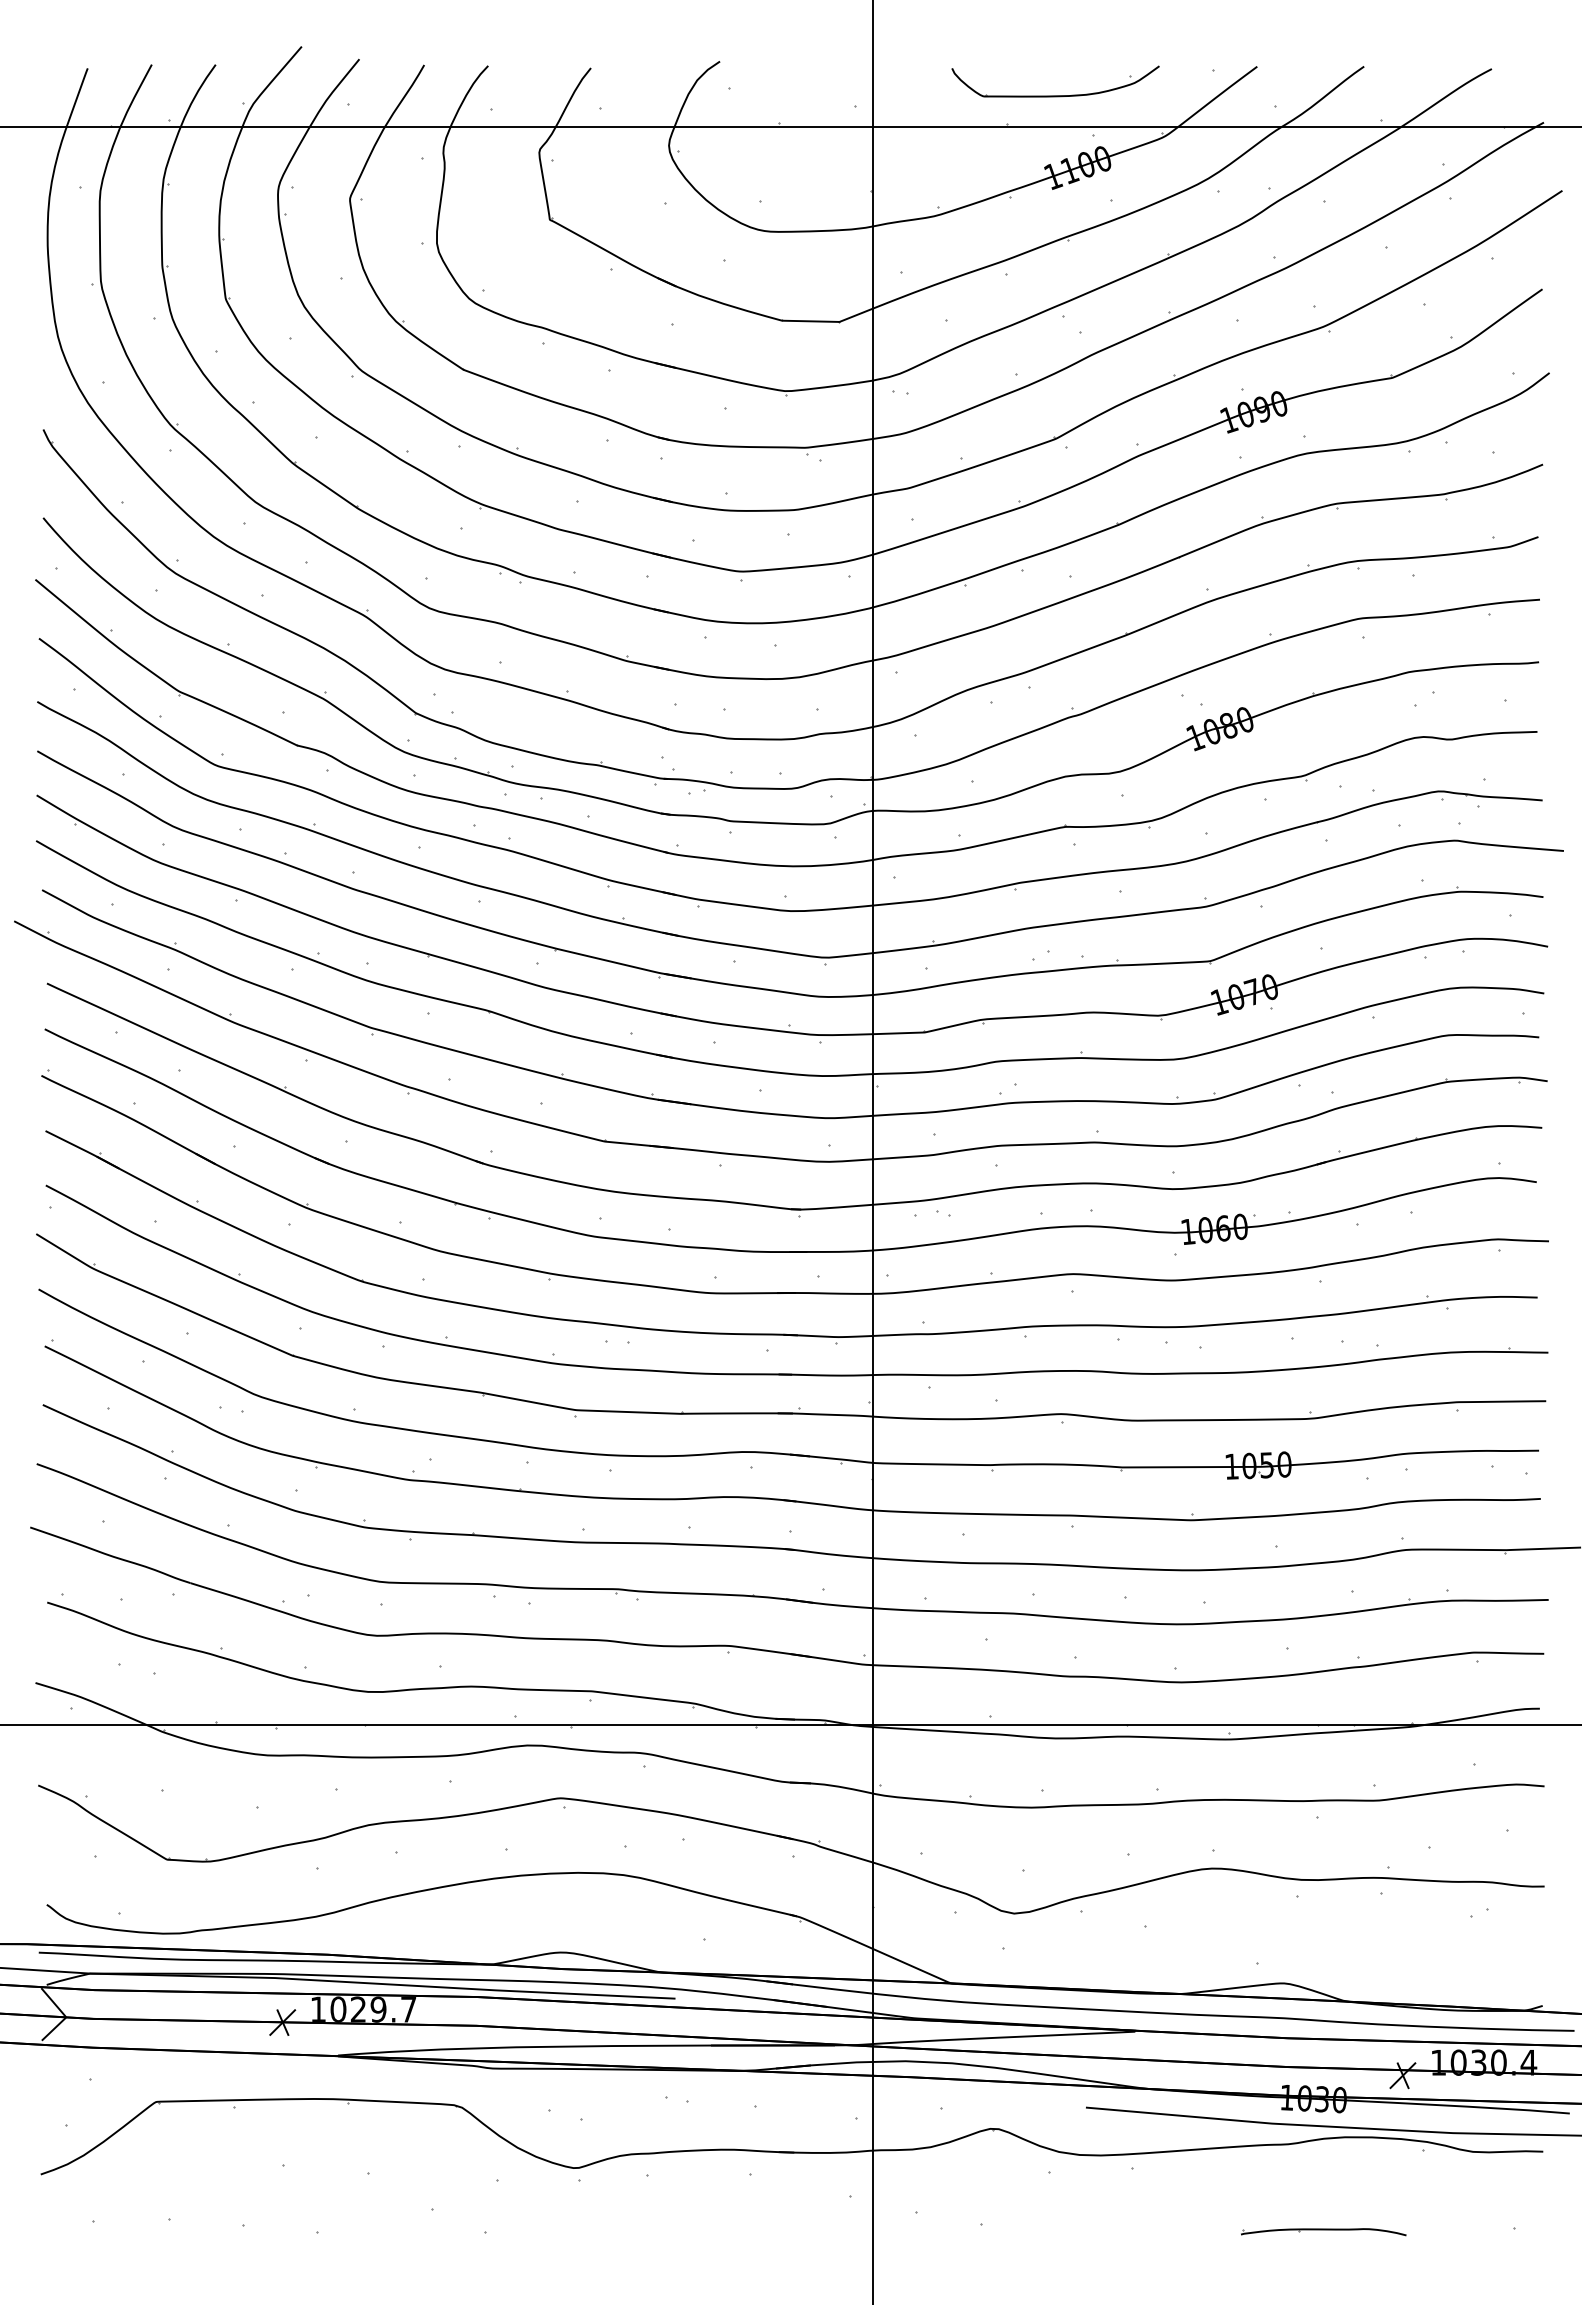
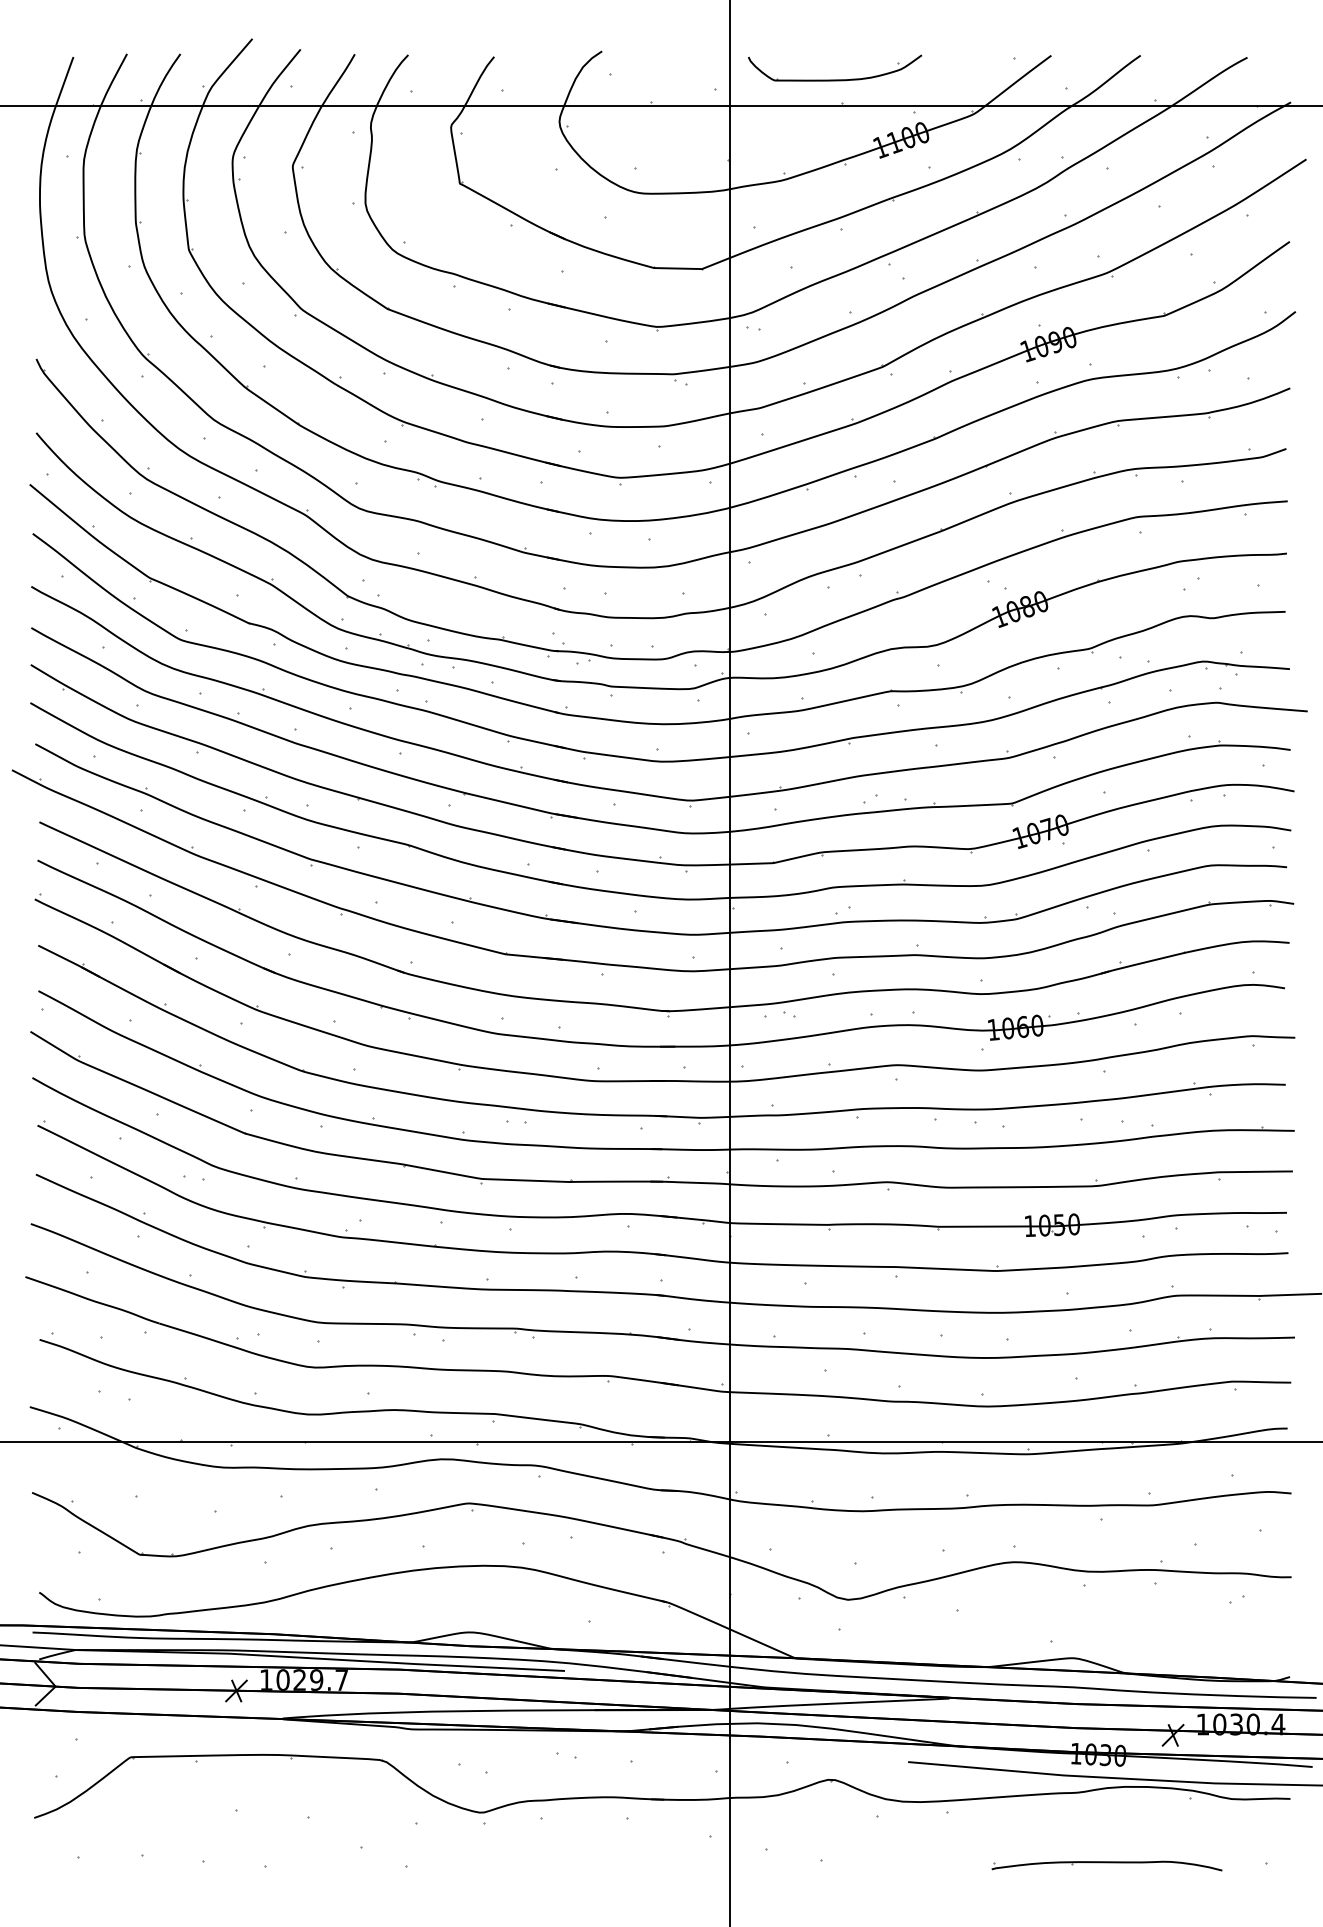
part: (1055, 95) -> (834, 79), moved
part: (1323, 2232) -> (1106, 1866), size x1.67

